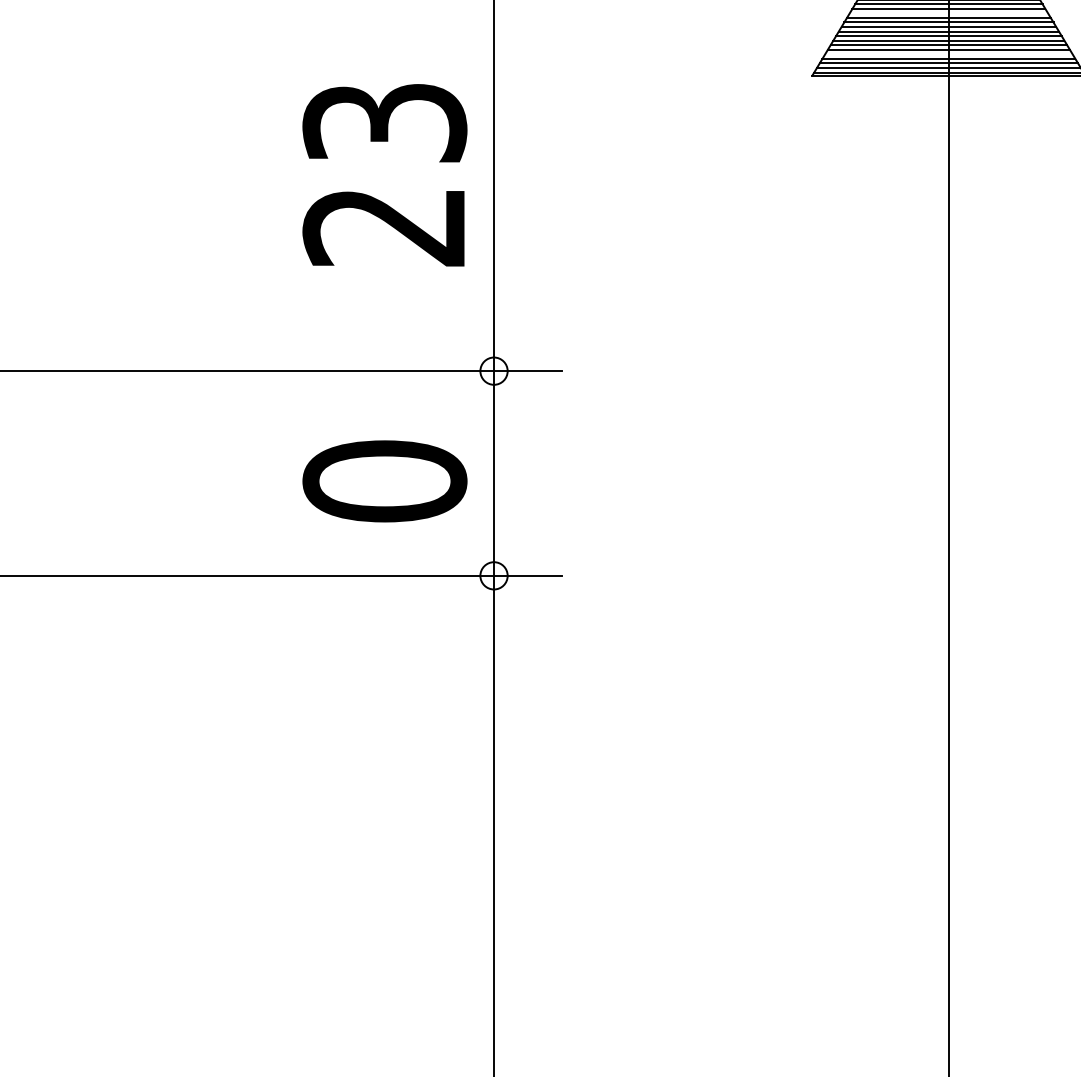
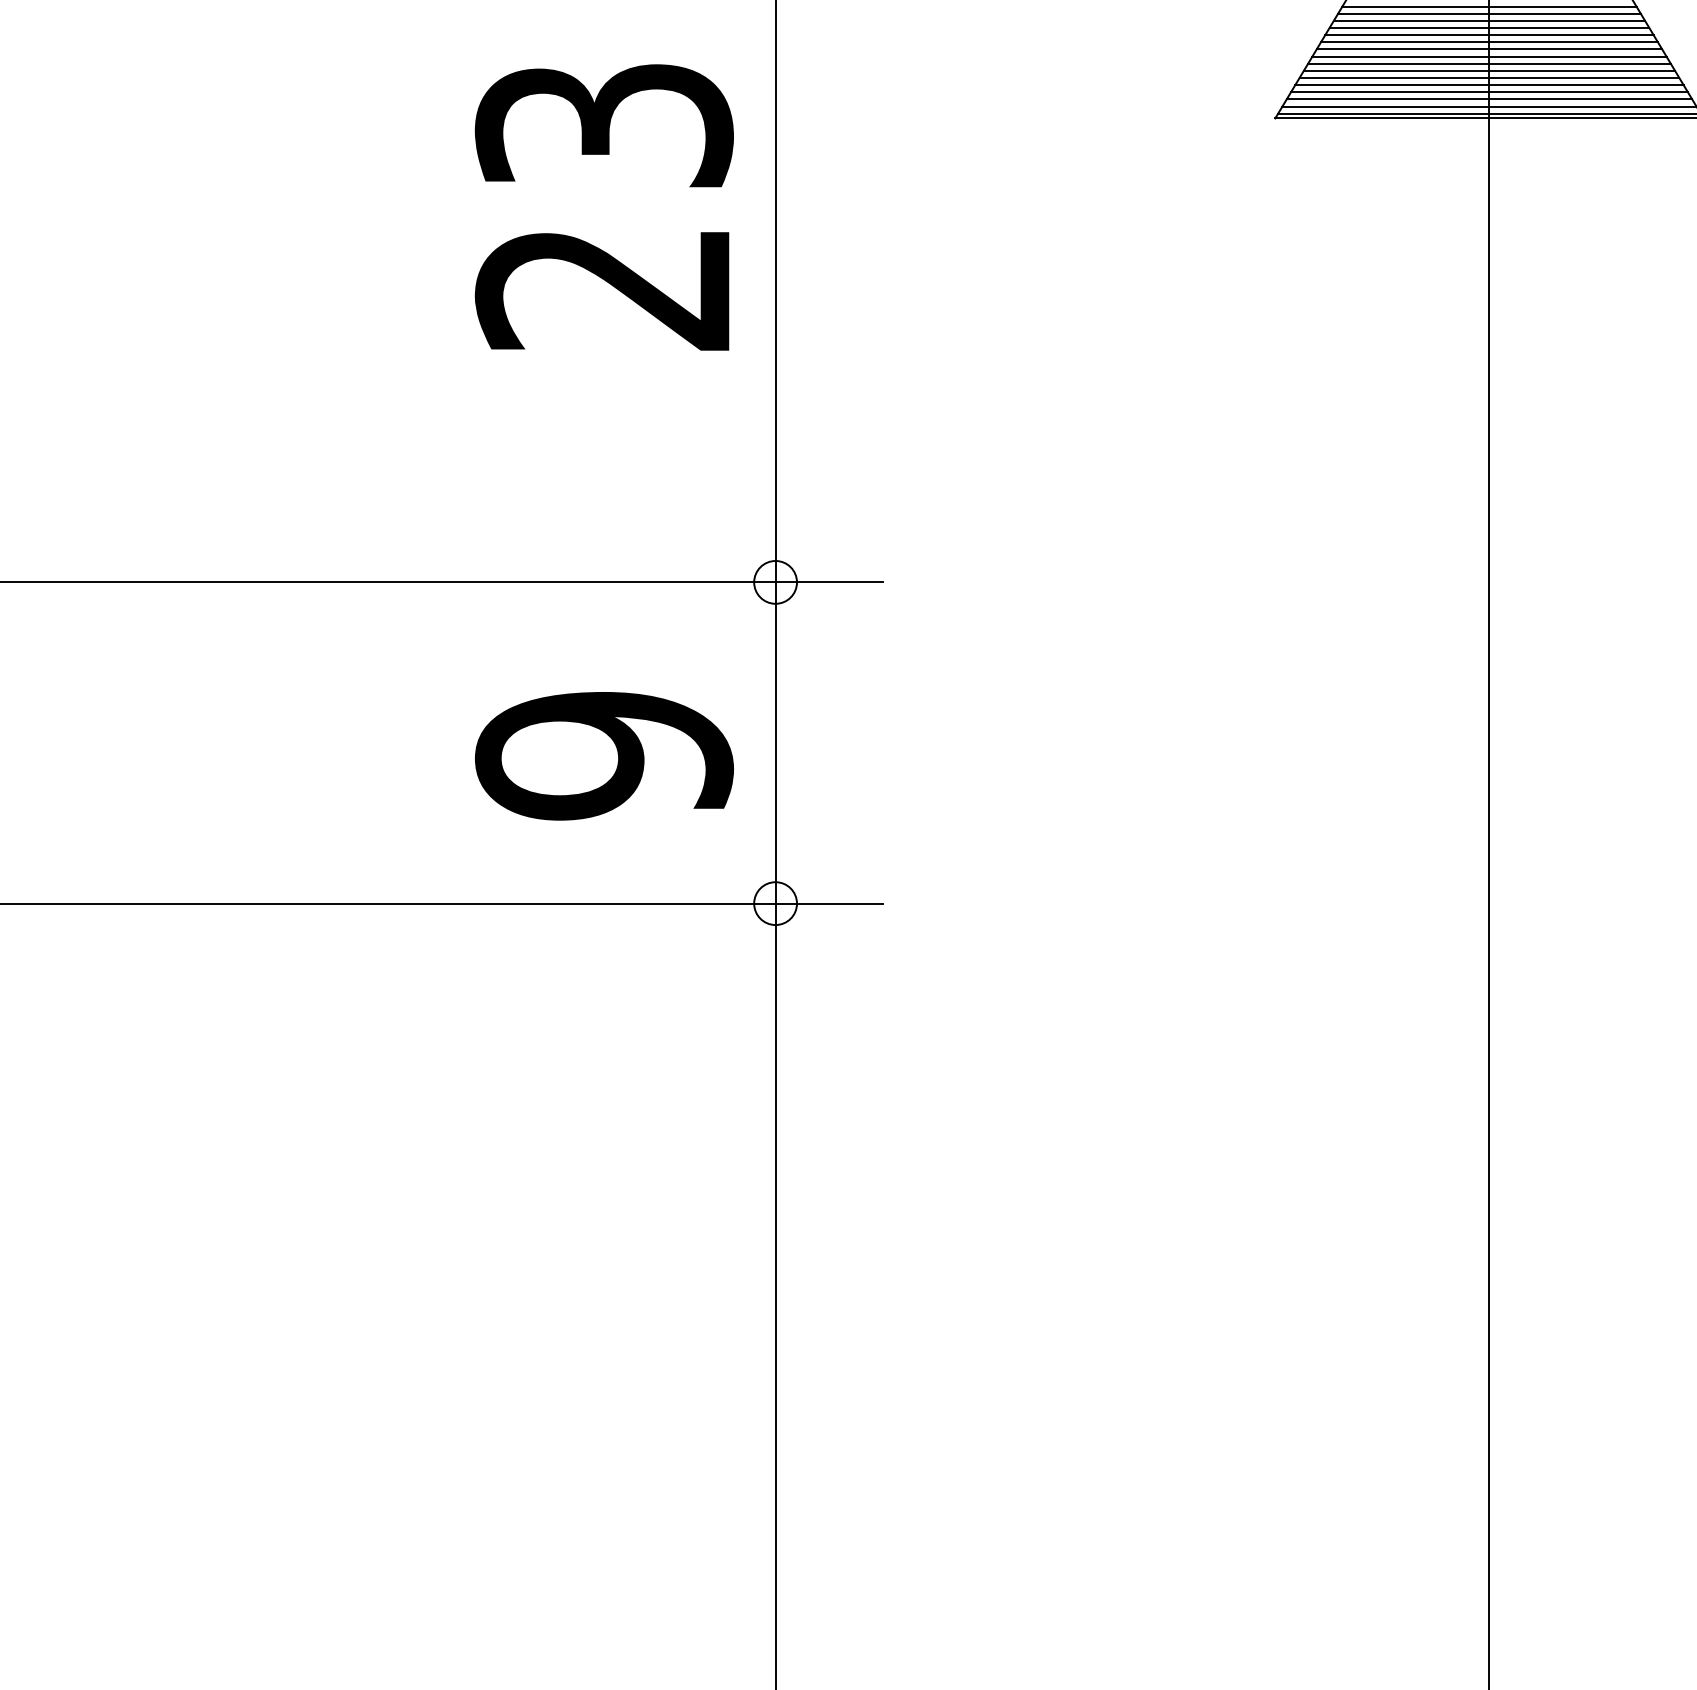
line: (948, 13) -> (1488, 21), added
line: (948, 54) -> (1488, 85), added
text: (384, 175) -> (603, 207), moved
text: (384, 481) -> (603, 755), 0 -> 9

